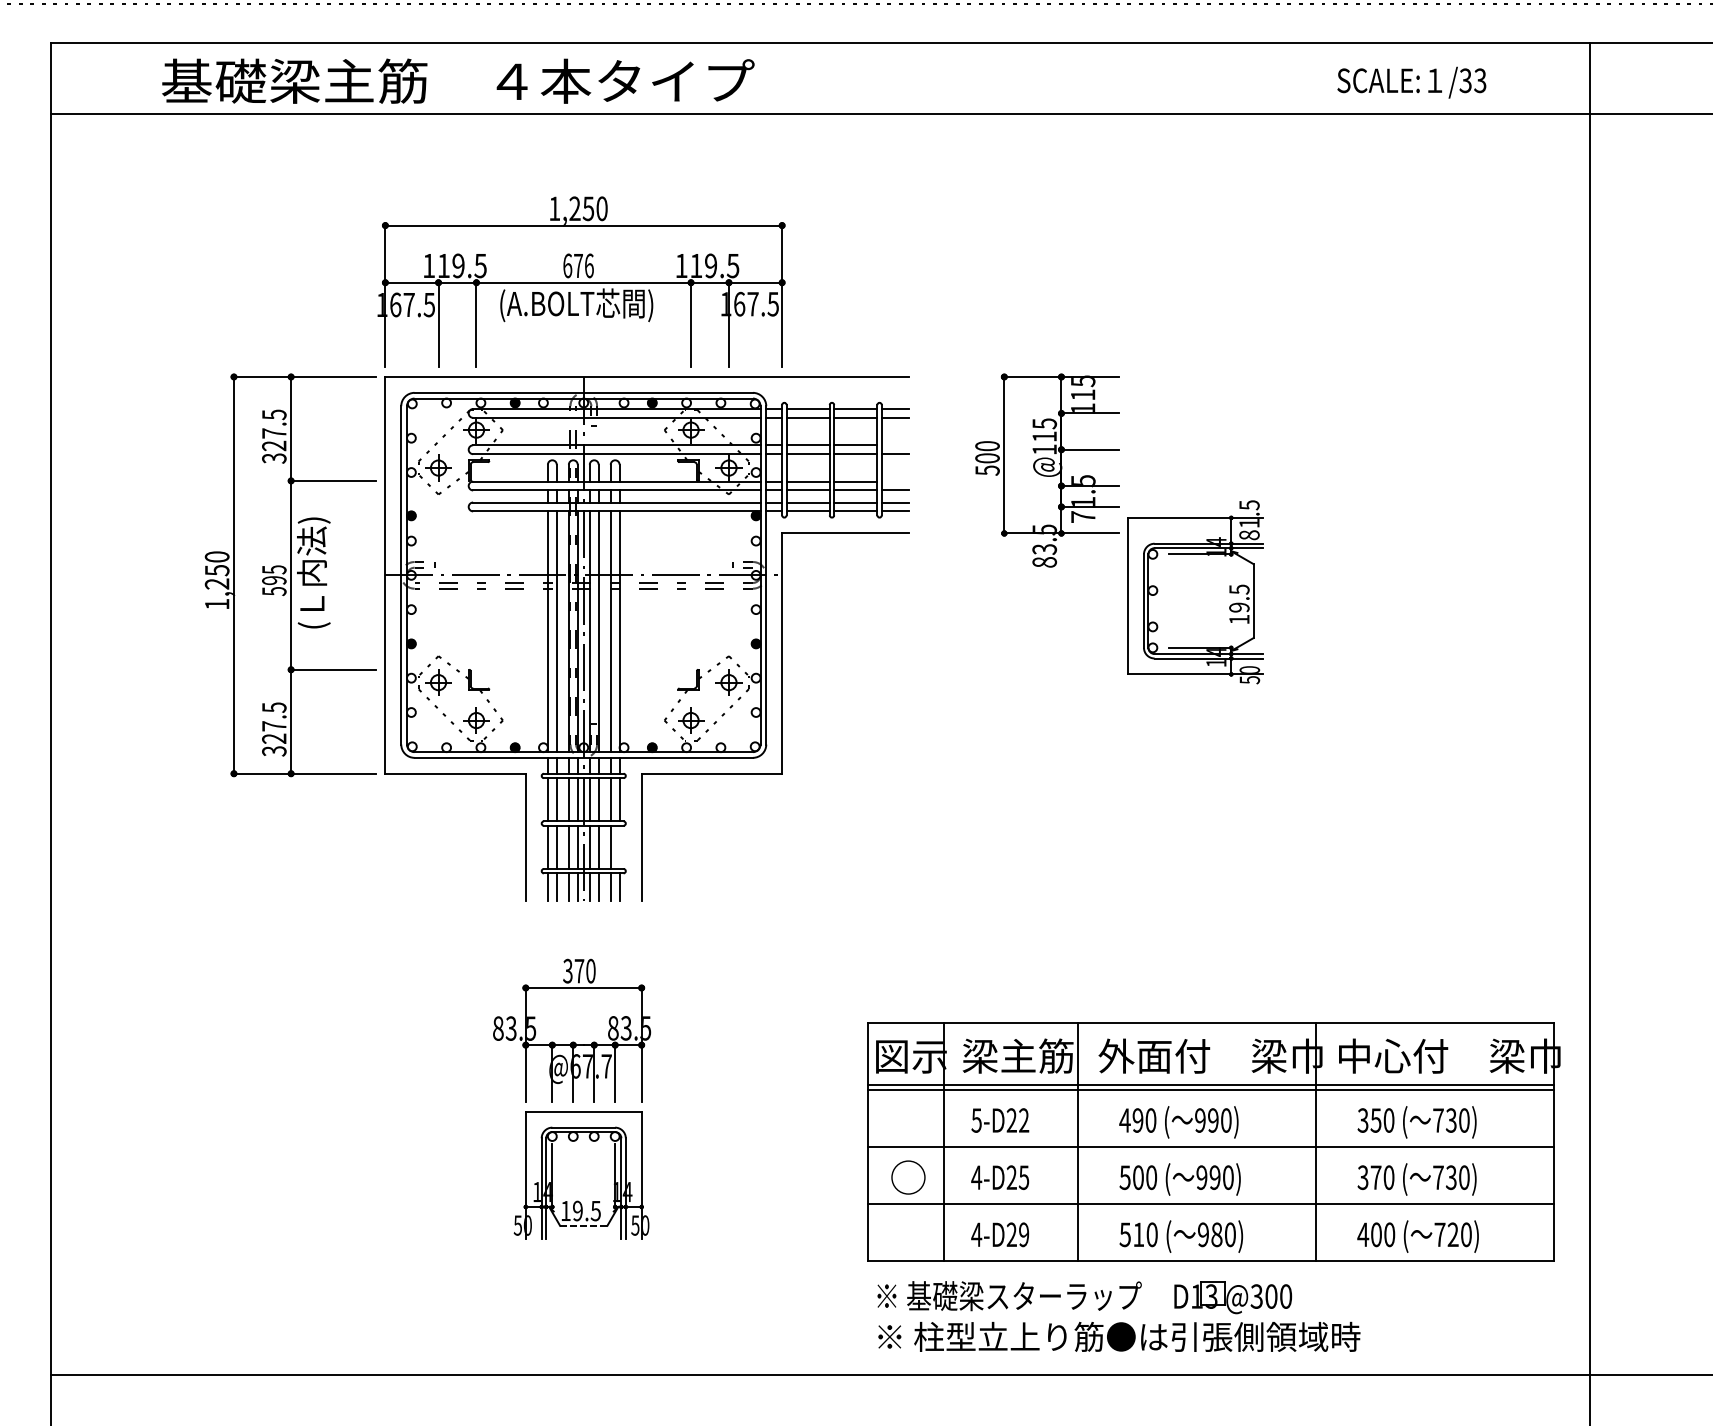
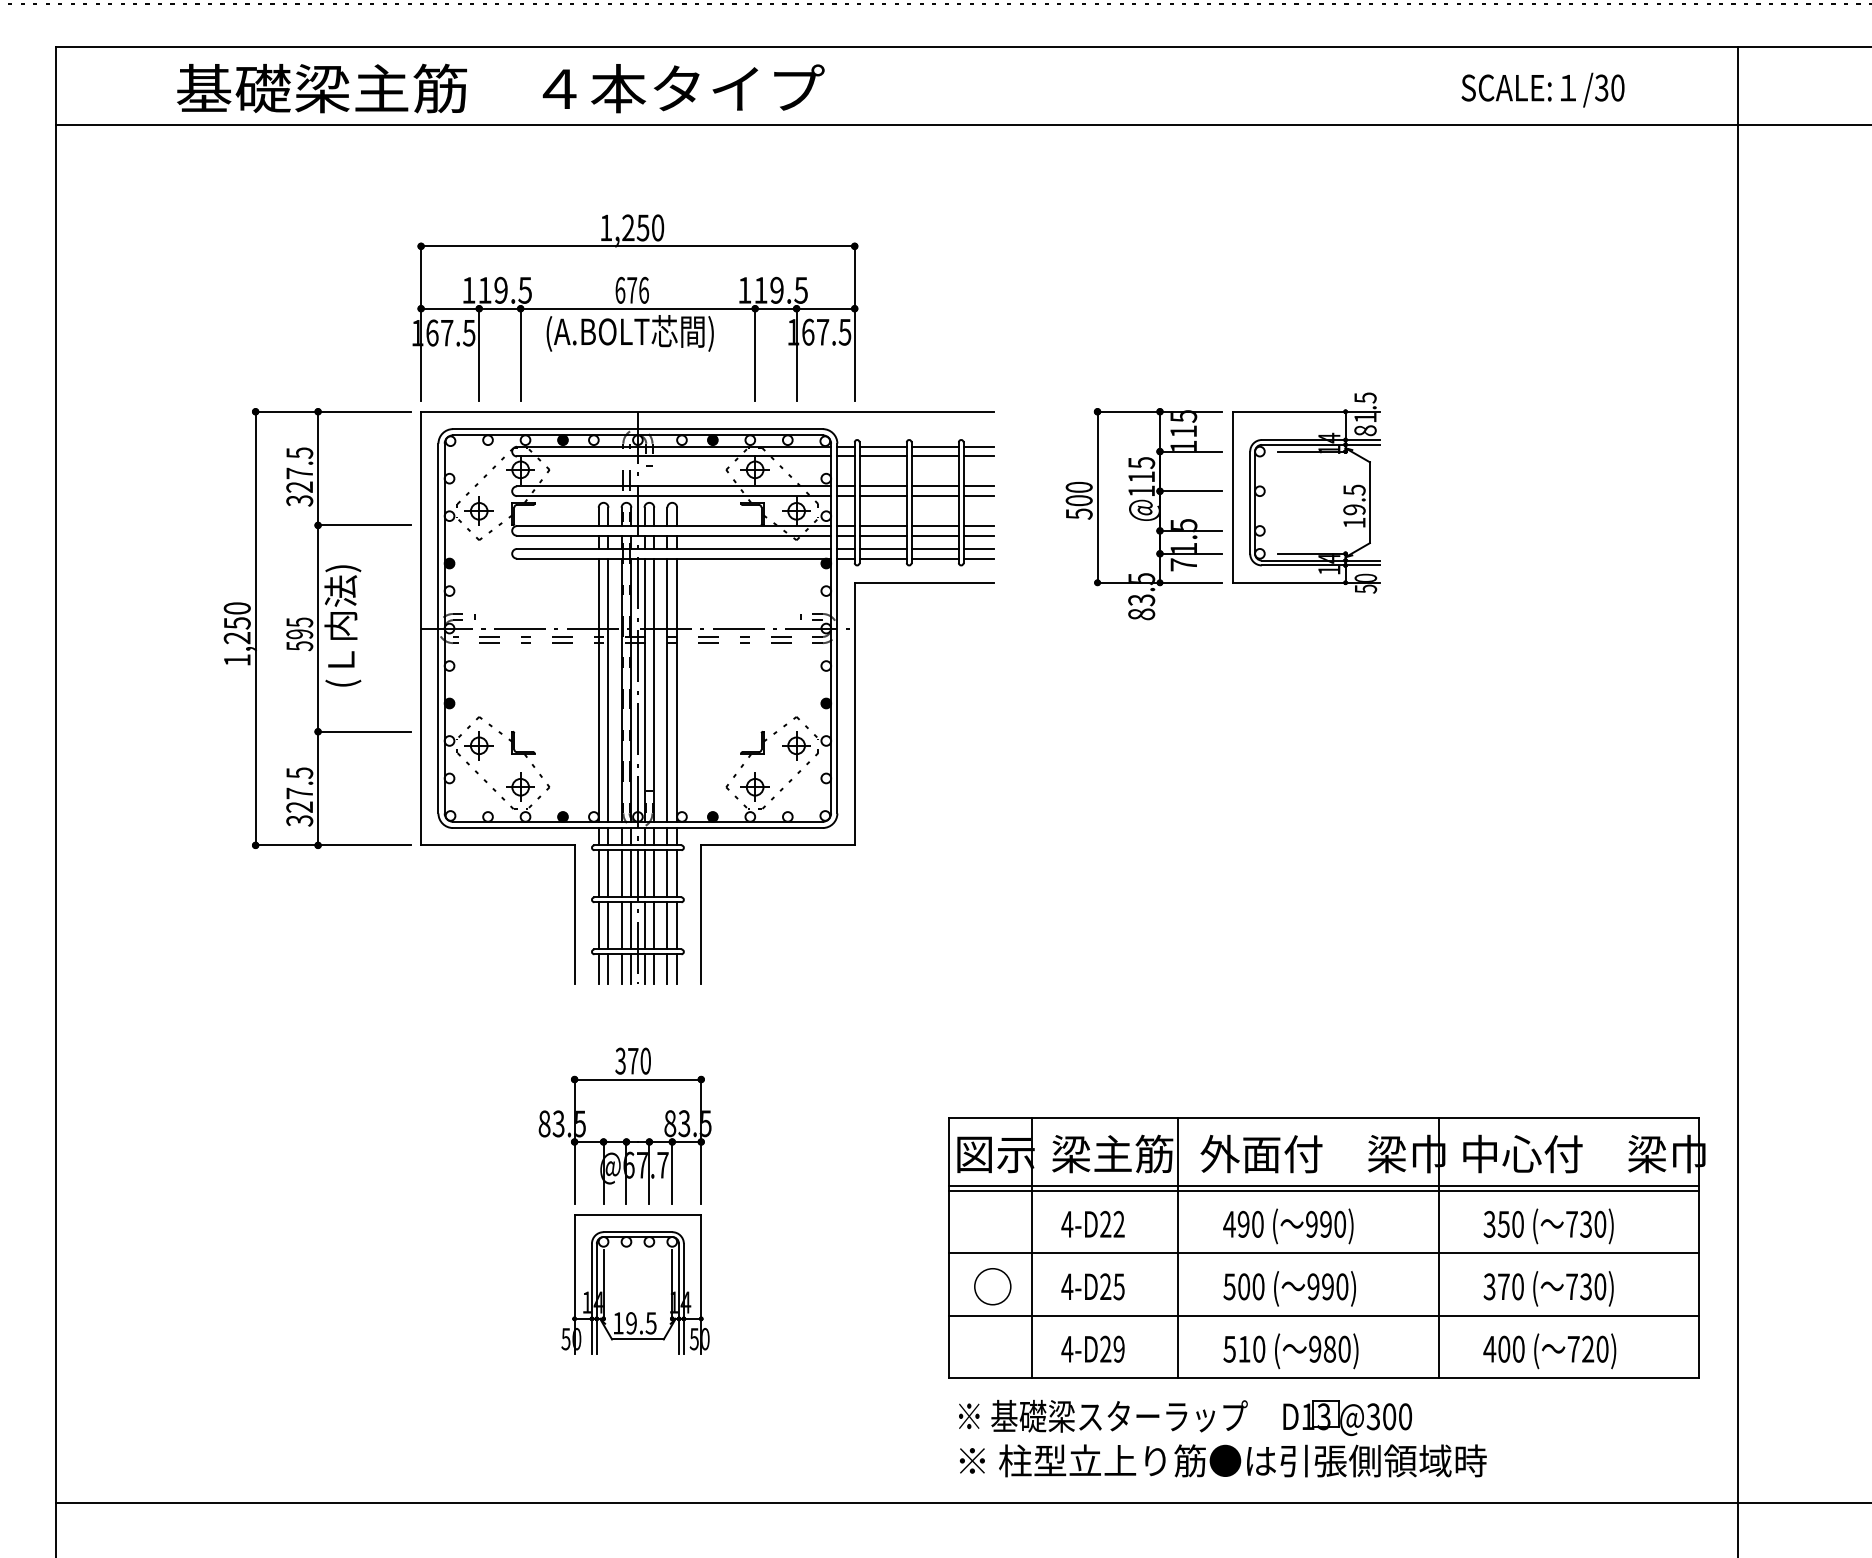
text: (1480, 80) -> (1617, 87), /33 -> /30
line: (895, 445) -> (978, 486), added
line: (895, 481) -> (978, 526), added
part: (1195, 591) -> (1306, 492), moved
line: (619, 847) -> (677, 925), added
text: (976, 1120) -> (1067, 1224), 5-D22 -> 4-D22
line: (583, 1225) -> (637, 1339), dashed -> solid

